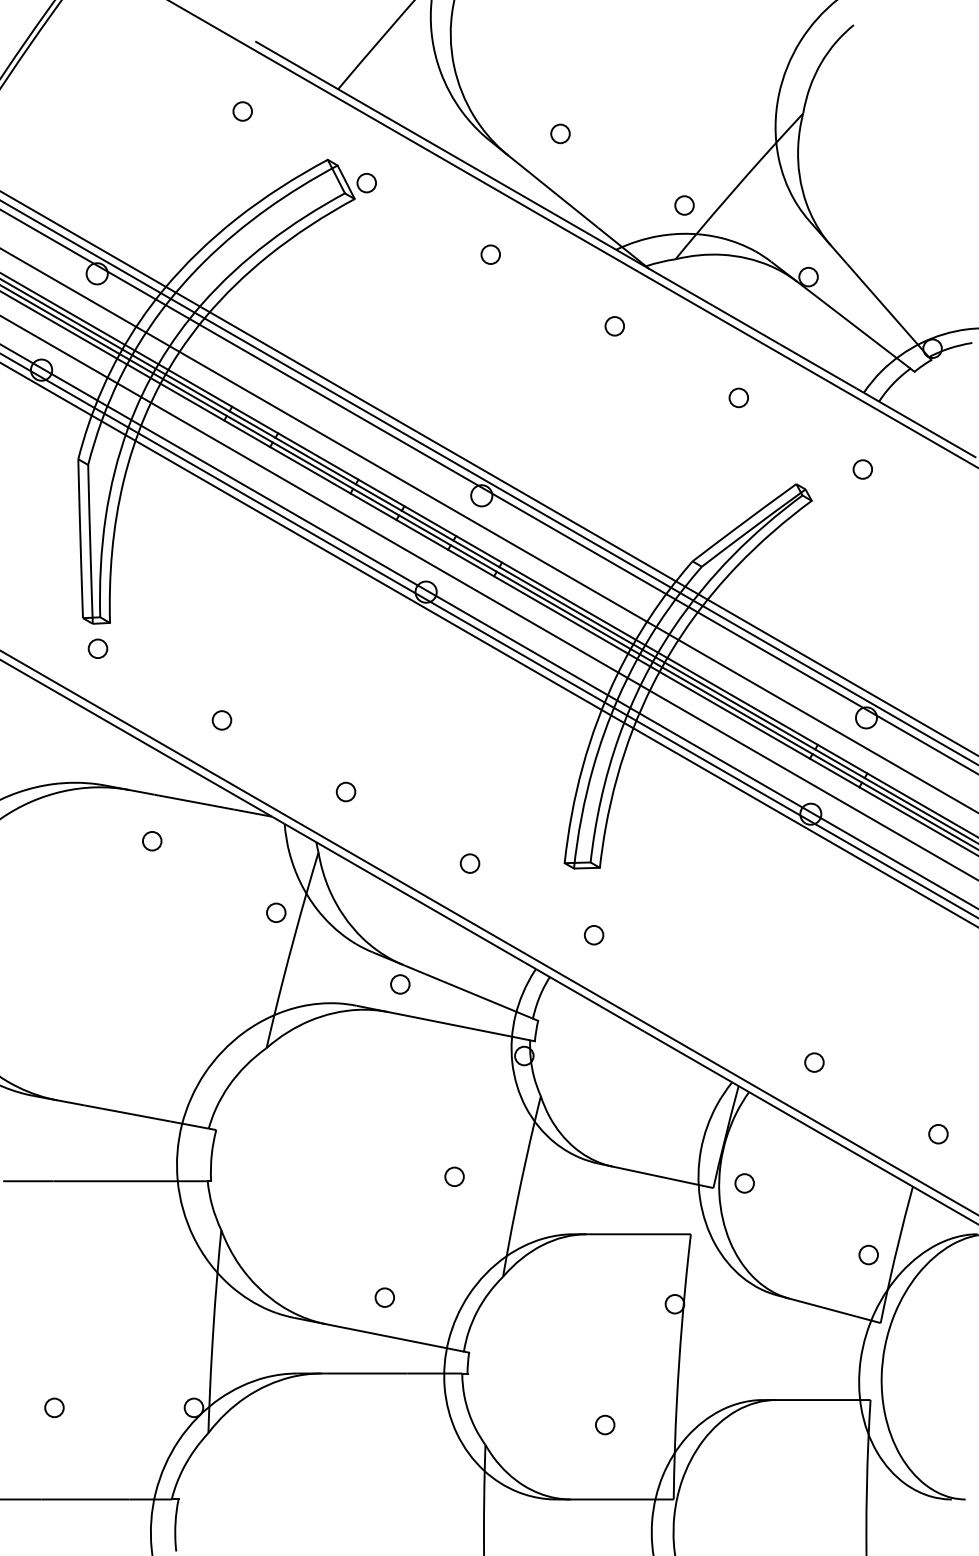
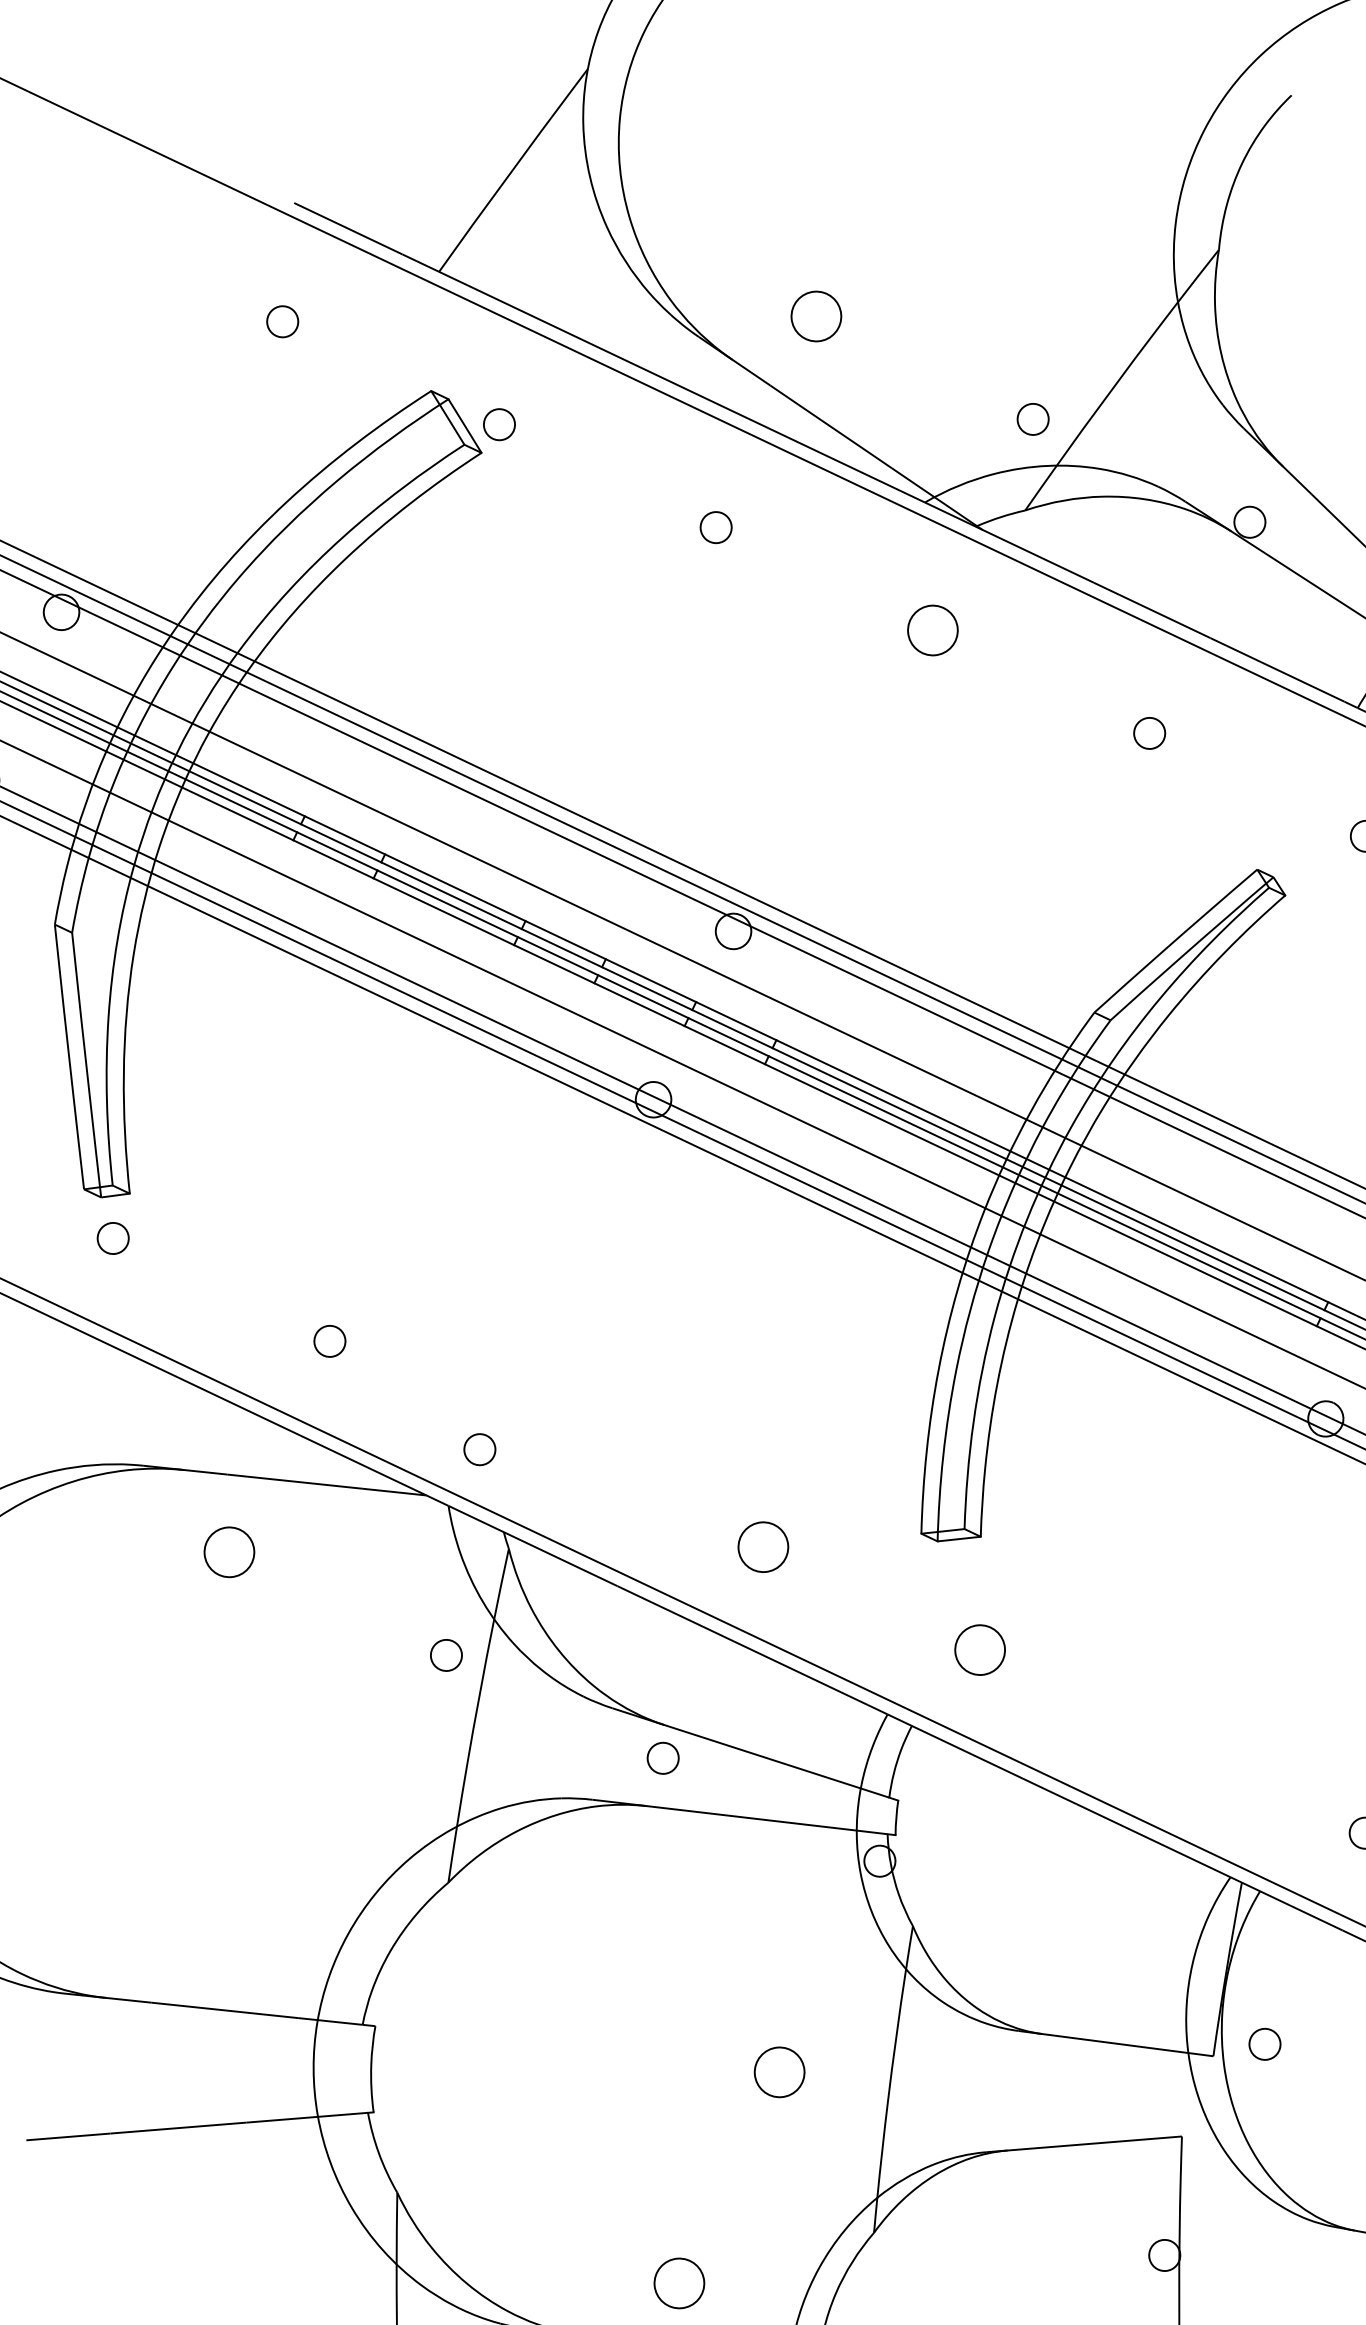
circle: (560, 133) -> (816, 315), size x1.6
circle: (614, 326) -> (932, 630), size x1.6
circle: (345, 791) -> (478, 1448), moved
circle: (152, 841) -> (230, 1552), size x1.6
circle: (469, 863) -> (762, 1547), size x1.6
circle: (593, 934) -> (979, 1648), size x1.6
circle: (454, 1176) -> (779, 2071), size x1.6
circle: (384, 1297) -> (678, 2283), size x1.6

